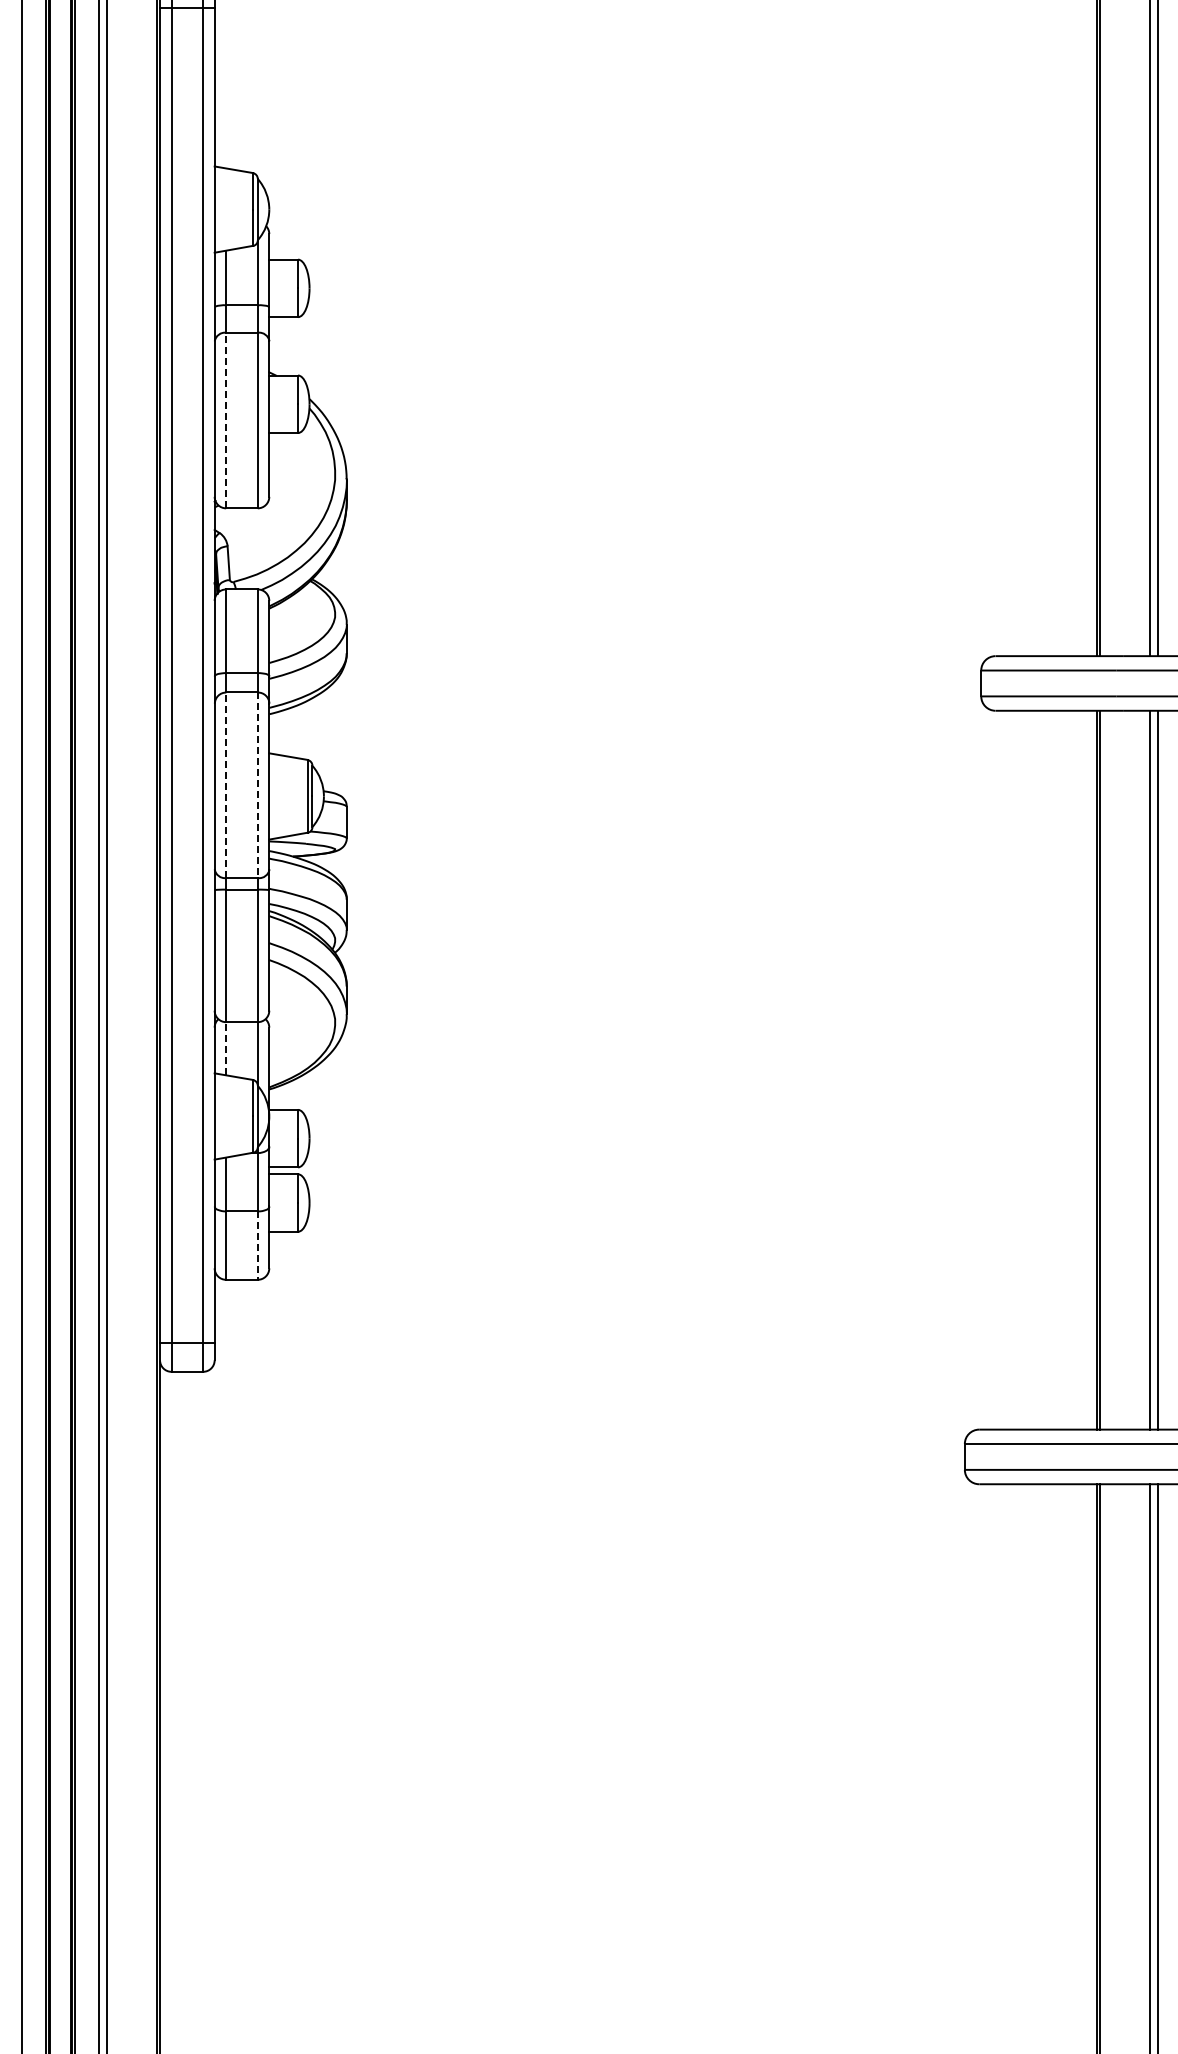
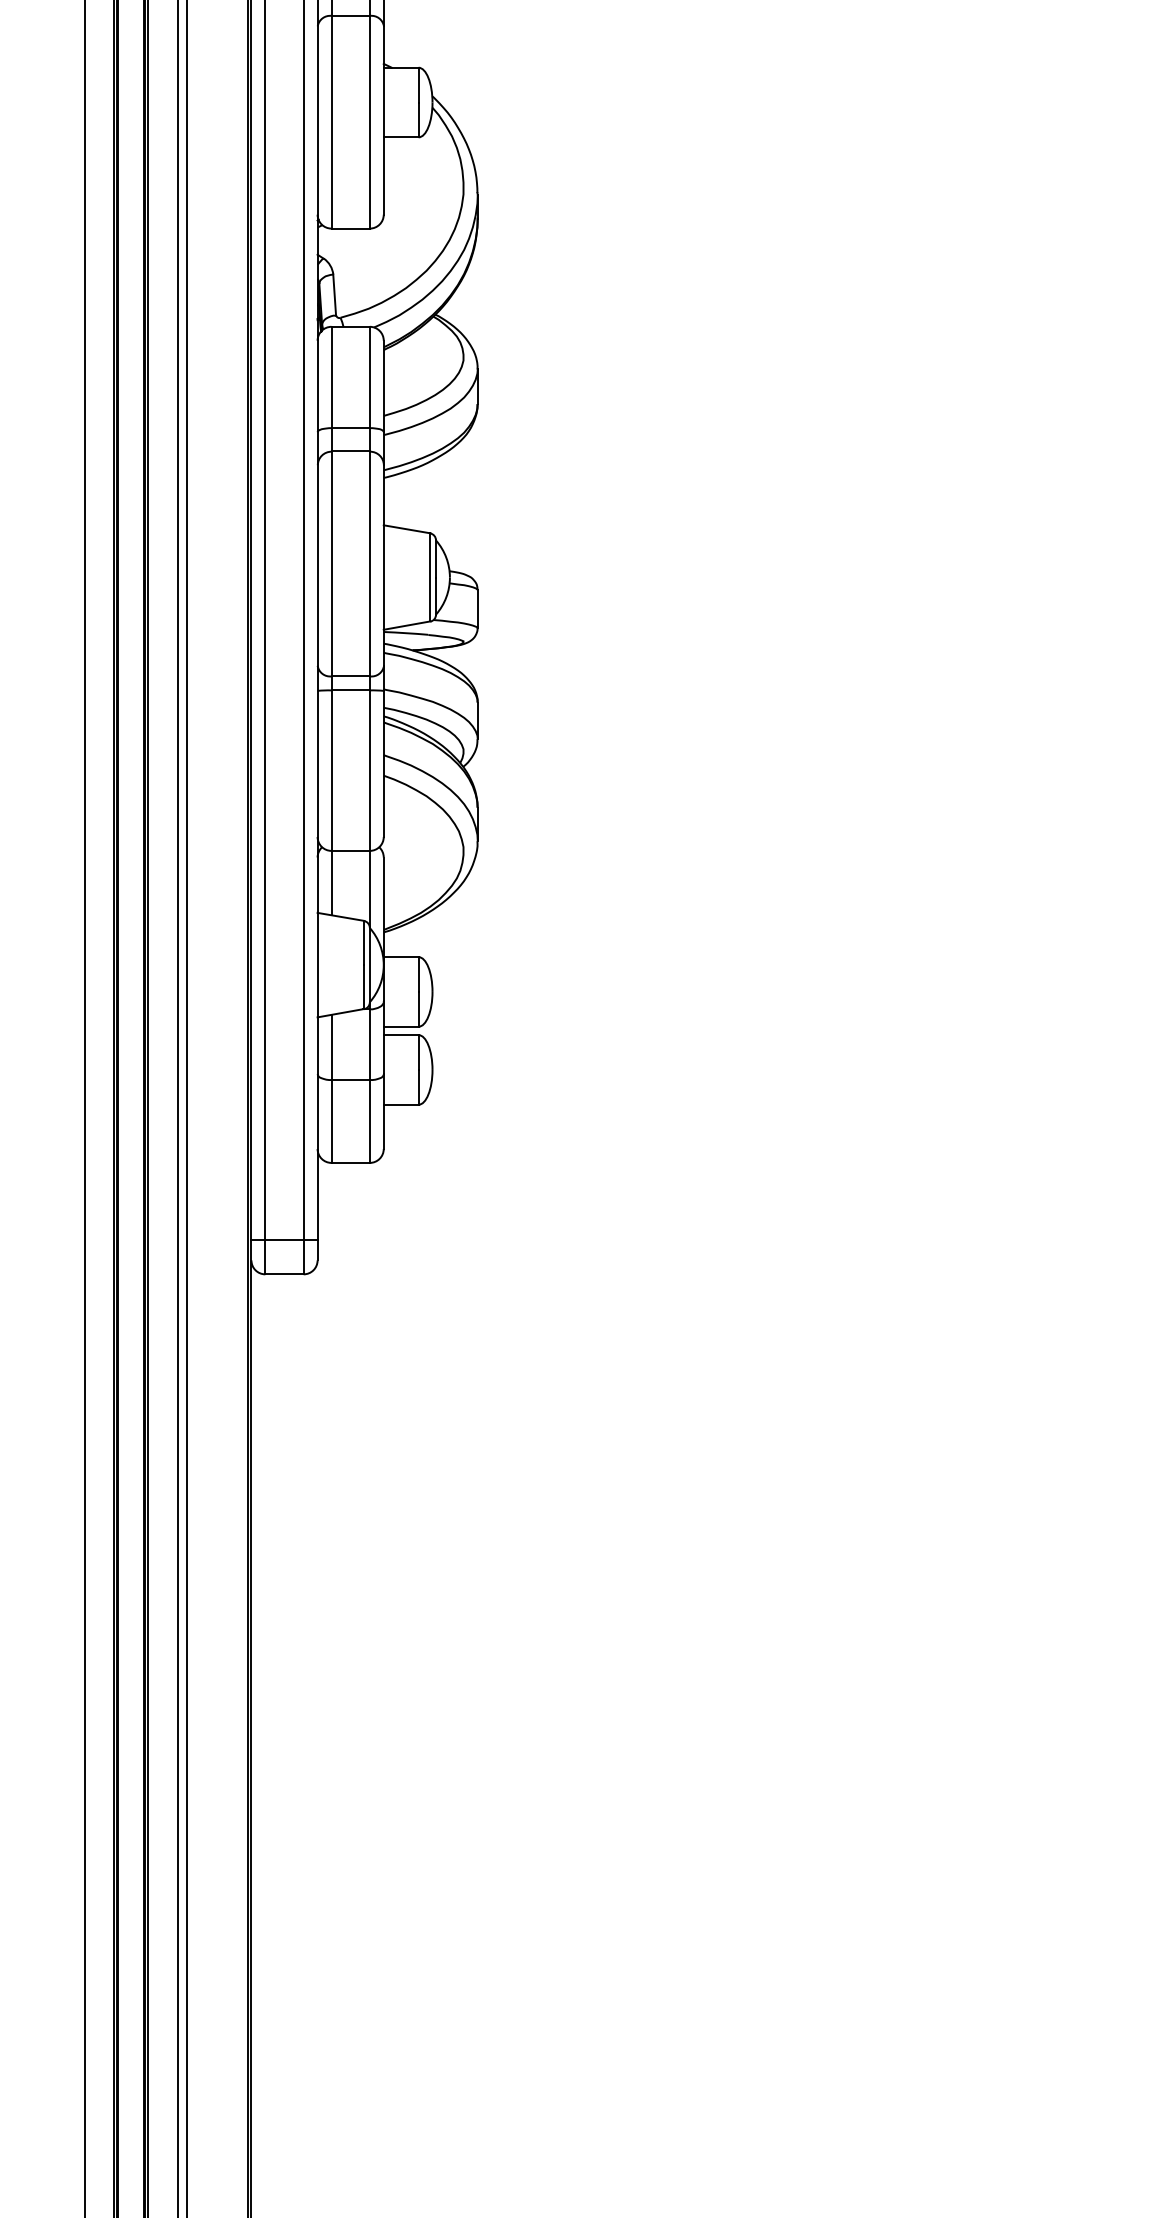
line: (226, 420) -> (331, 122), dashed -> solid
line: (226, 785) -> (331, 564), dashed -> solid
line: (257, 785) -> (369, 564), dashed -> solid
line: (226, 1048) -> (331, 882), dashed -> solid
line: (257, 1246) -> (369, 1122), dashed -> solid

